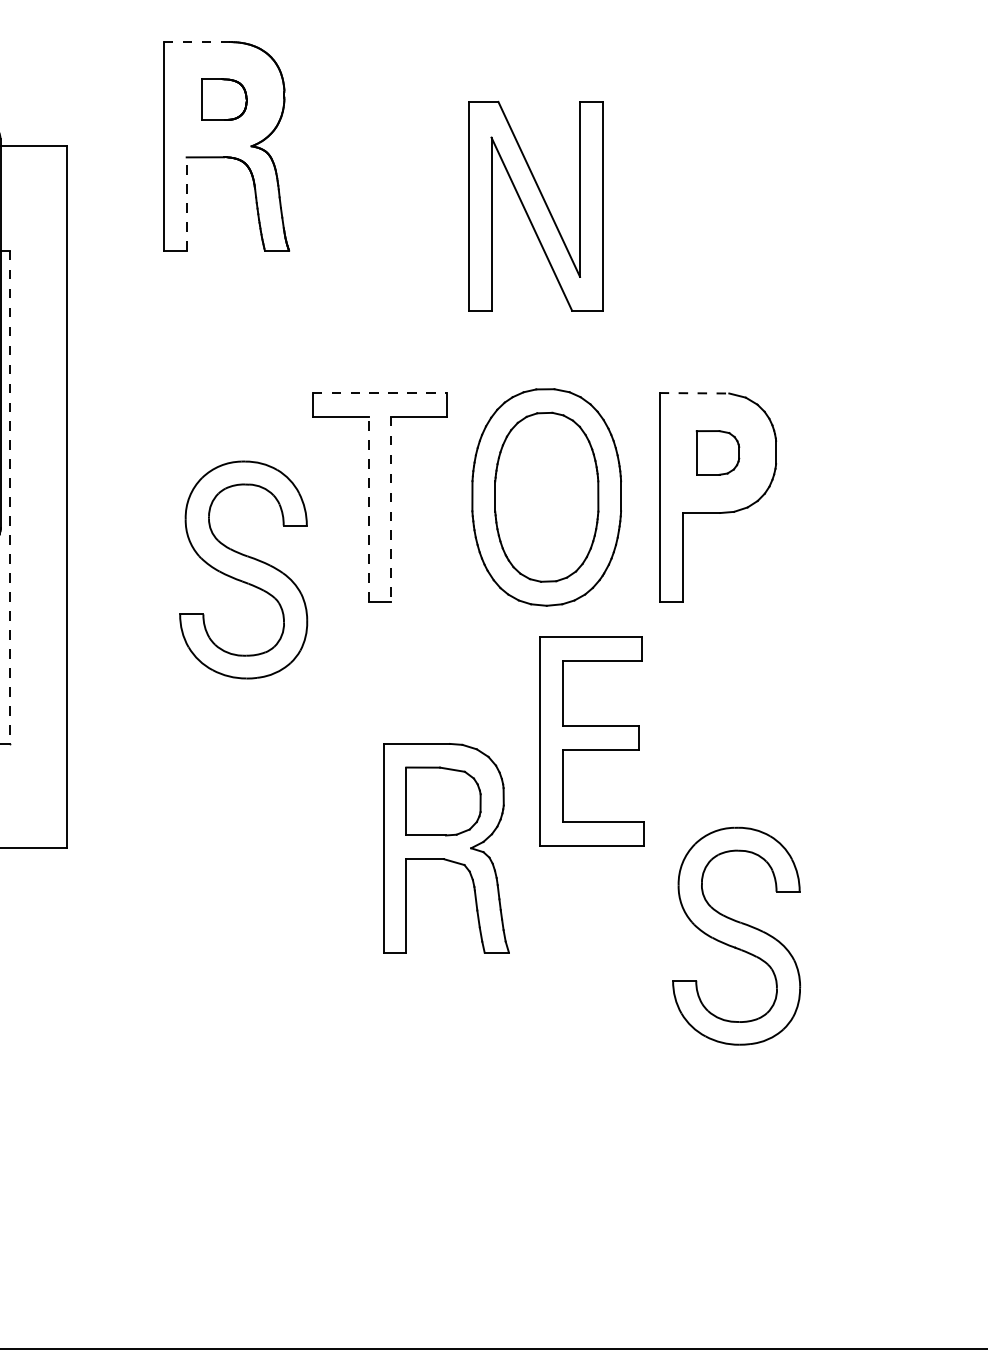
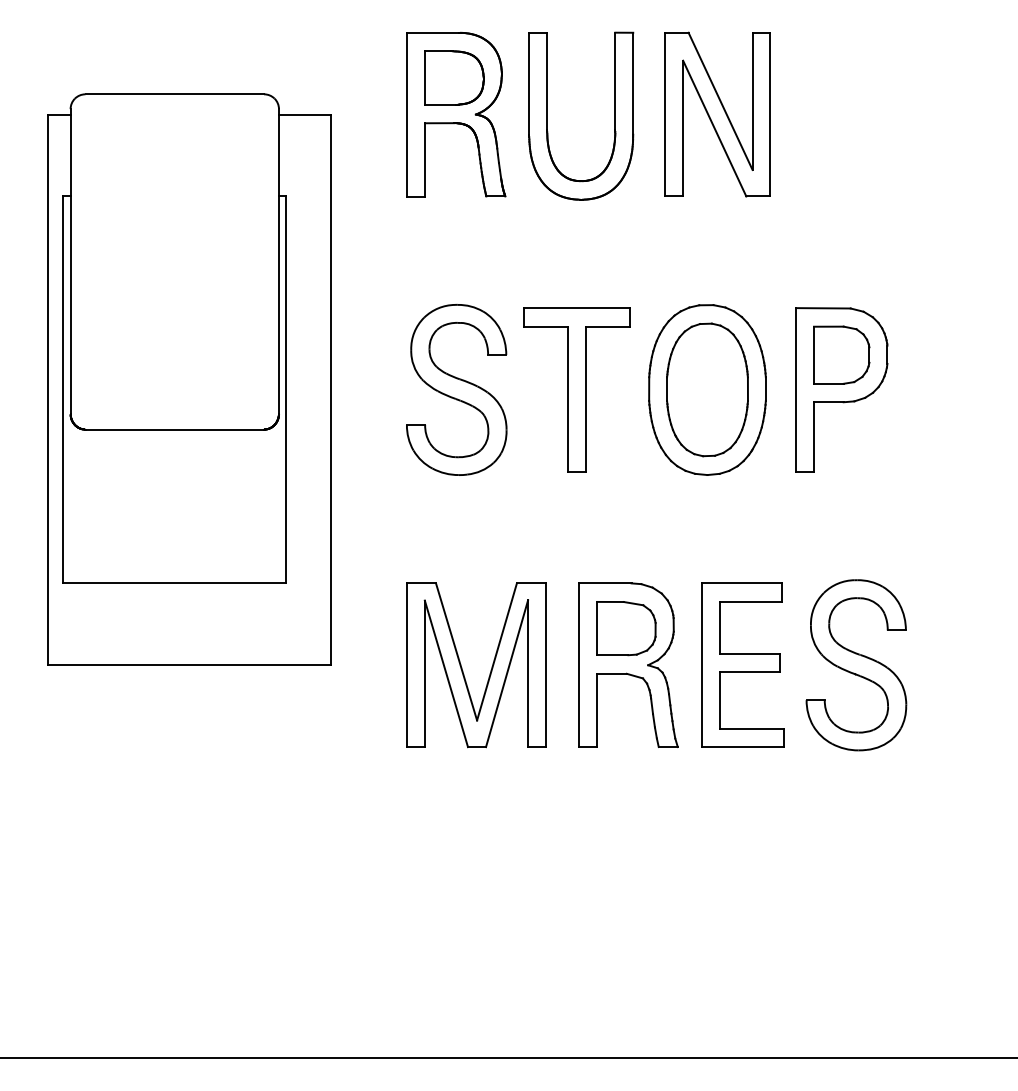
line: (196, 41) -> (432, 32), dashed -> solid
part: (224, 99) -> (454, 77), size x1.67
part: (428, 147) -> (614, 115), added
line: (187, 203) -> (425, 159), dashed -> solid
part: (535, 206) -> (717, 114), moved
line: (379, 393) -> (576, 308), dashed -> solid
line: (694, 393) -> (823, 308), dashed -> solid
part: (717, 452) -> (841, 354), size x1.67
line: (10, 498) -> (286, 390), dashed -> solid
line: (368, 509) -> (567, 399), dashed -> solid
line: (391, 509) -> (585, 399), dashed -> solid
part: (243, 569) -> (456, 389), moved
part: (591, 740) -> (742, 664), moved
part: (235, 854) -> (463, 670), added
part: (736, 936) -> (856, 665), moved

